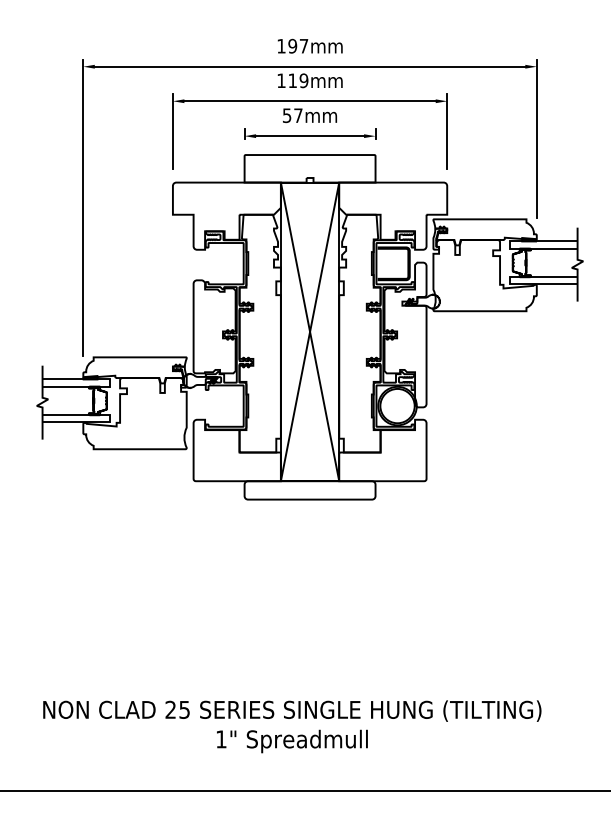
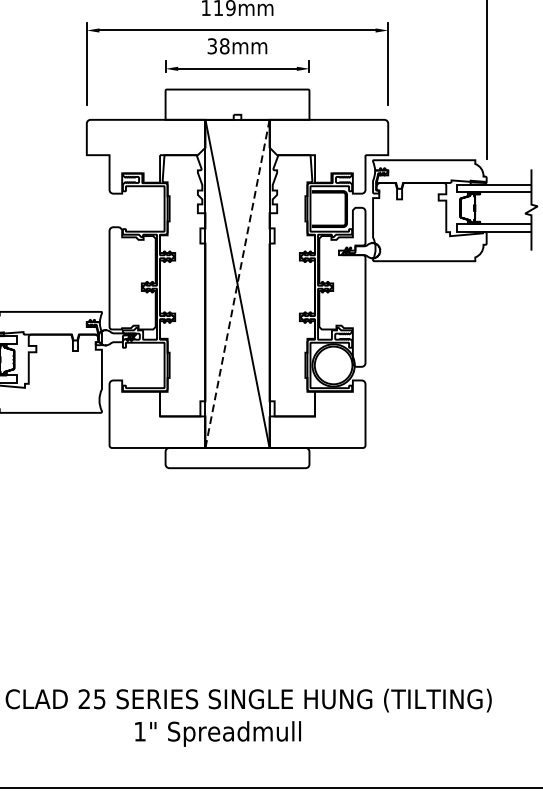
text: (292, 115) -> (218, 46), 57mm -> 38mm
line: (309, 332) -> (236, 284), solid -> dashed

